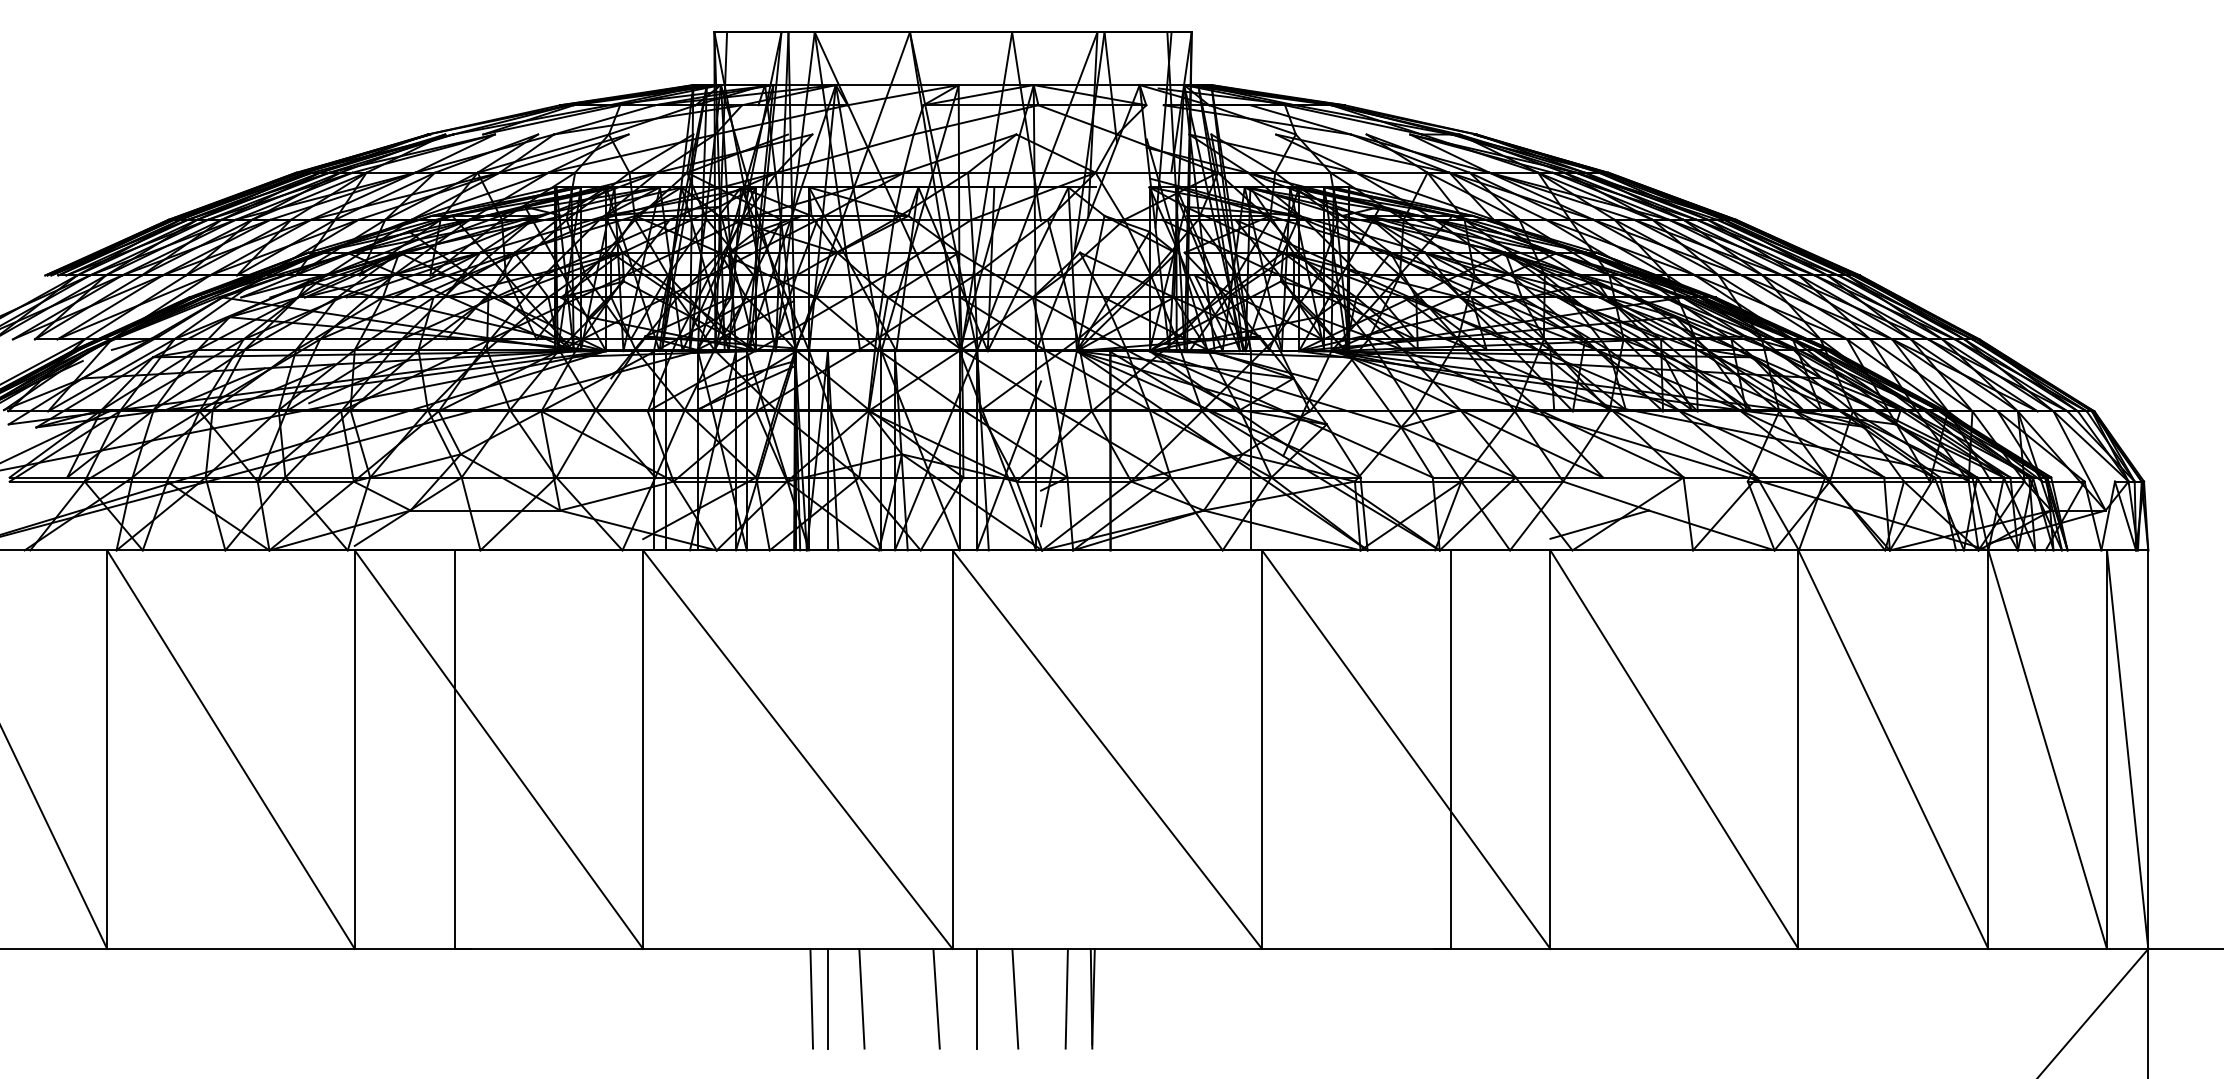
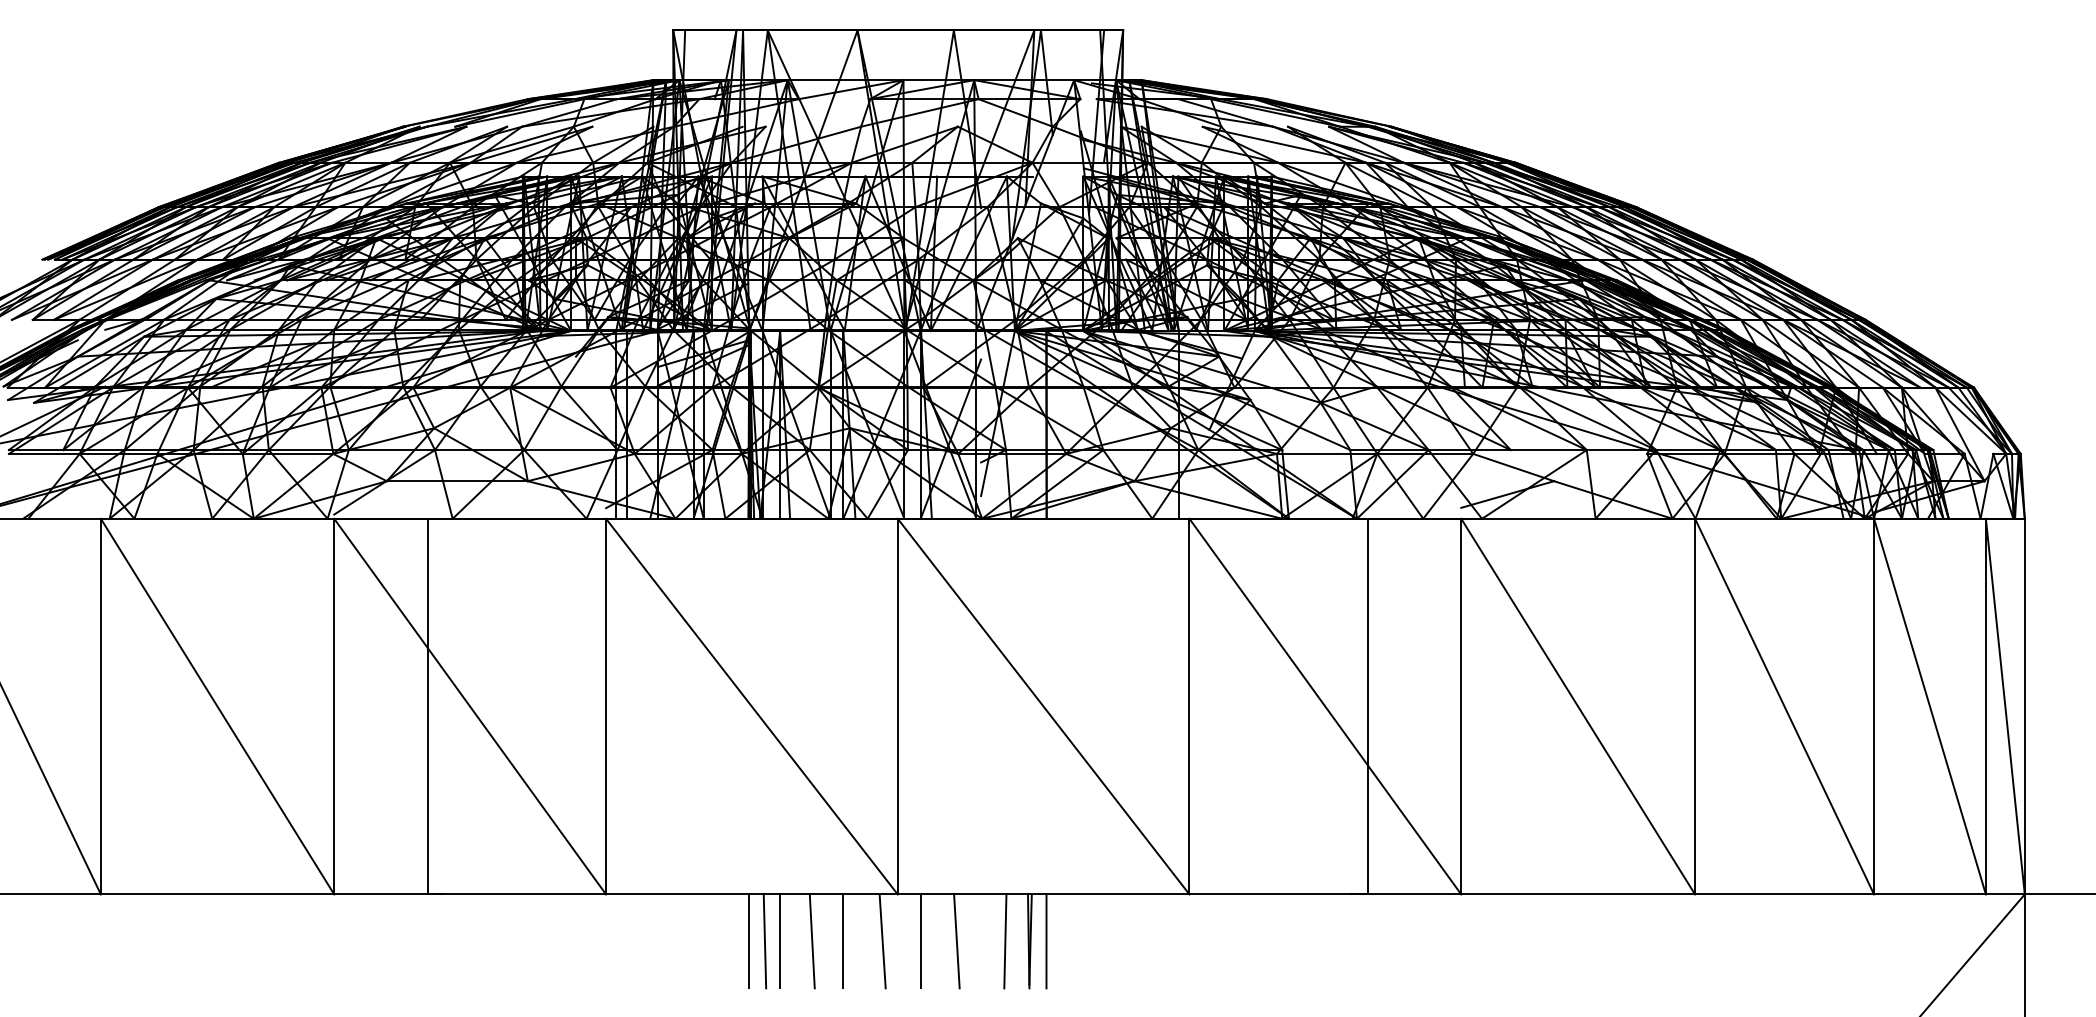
line: (795, 998) -> (749, 941), added
line: (895, 998) -> (843, 941), added
line: (1110, 998) -> (1046, 941), added

